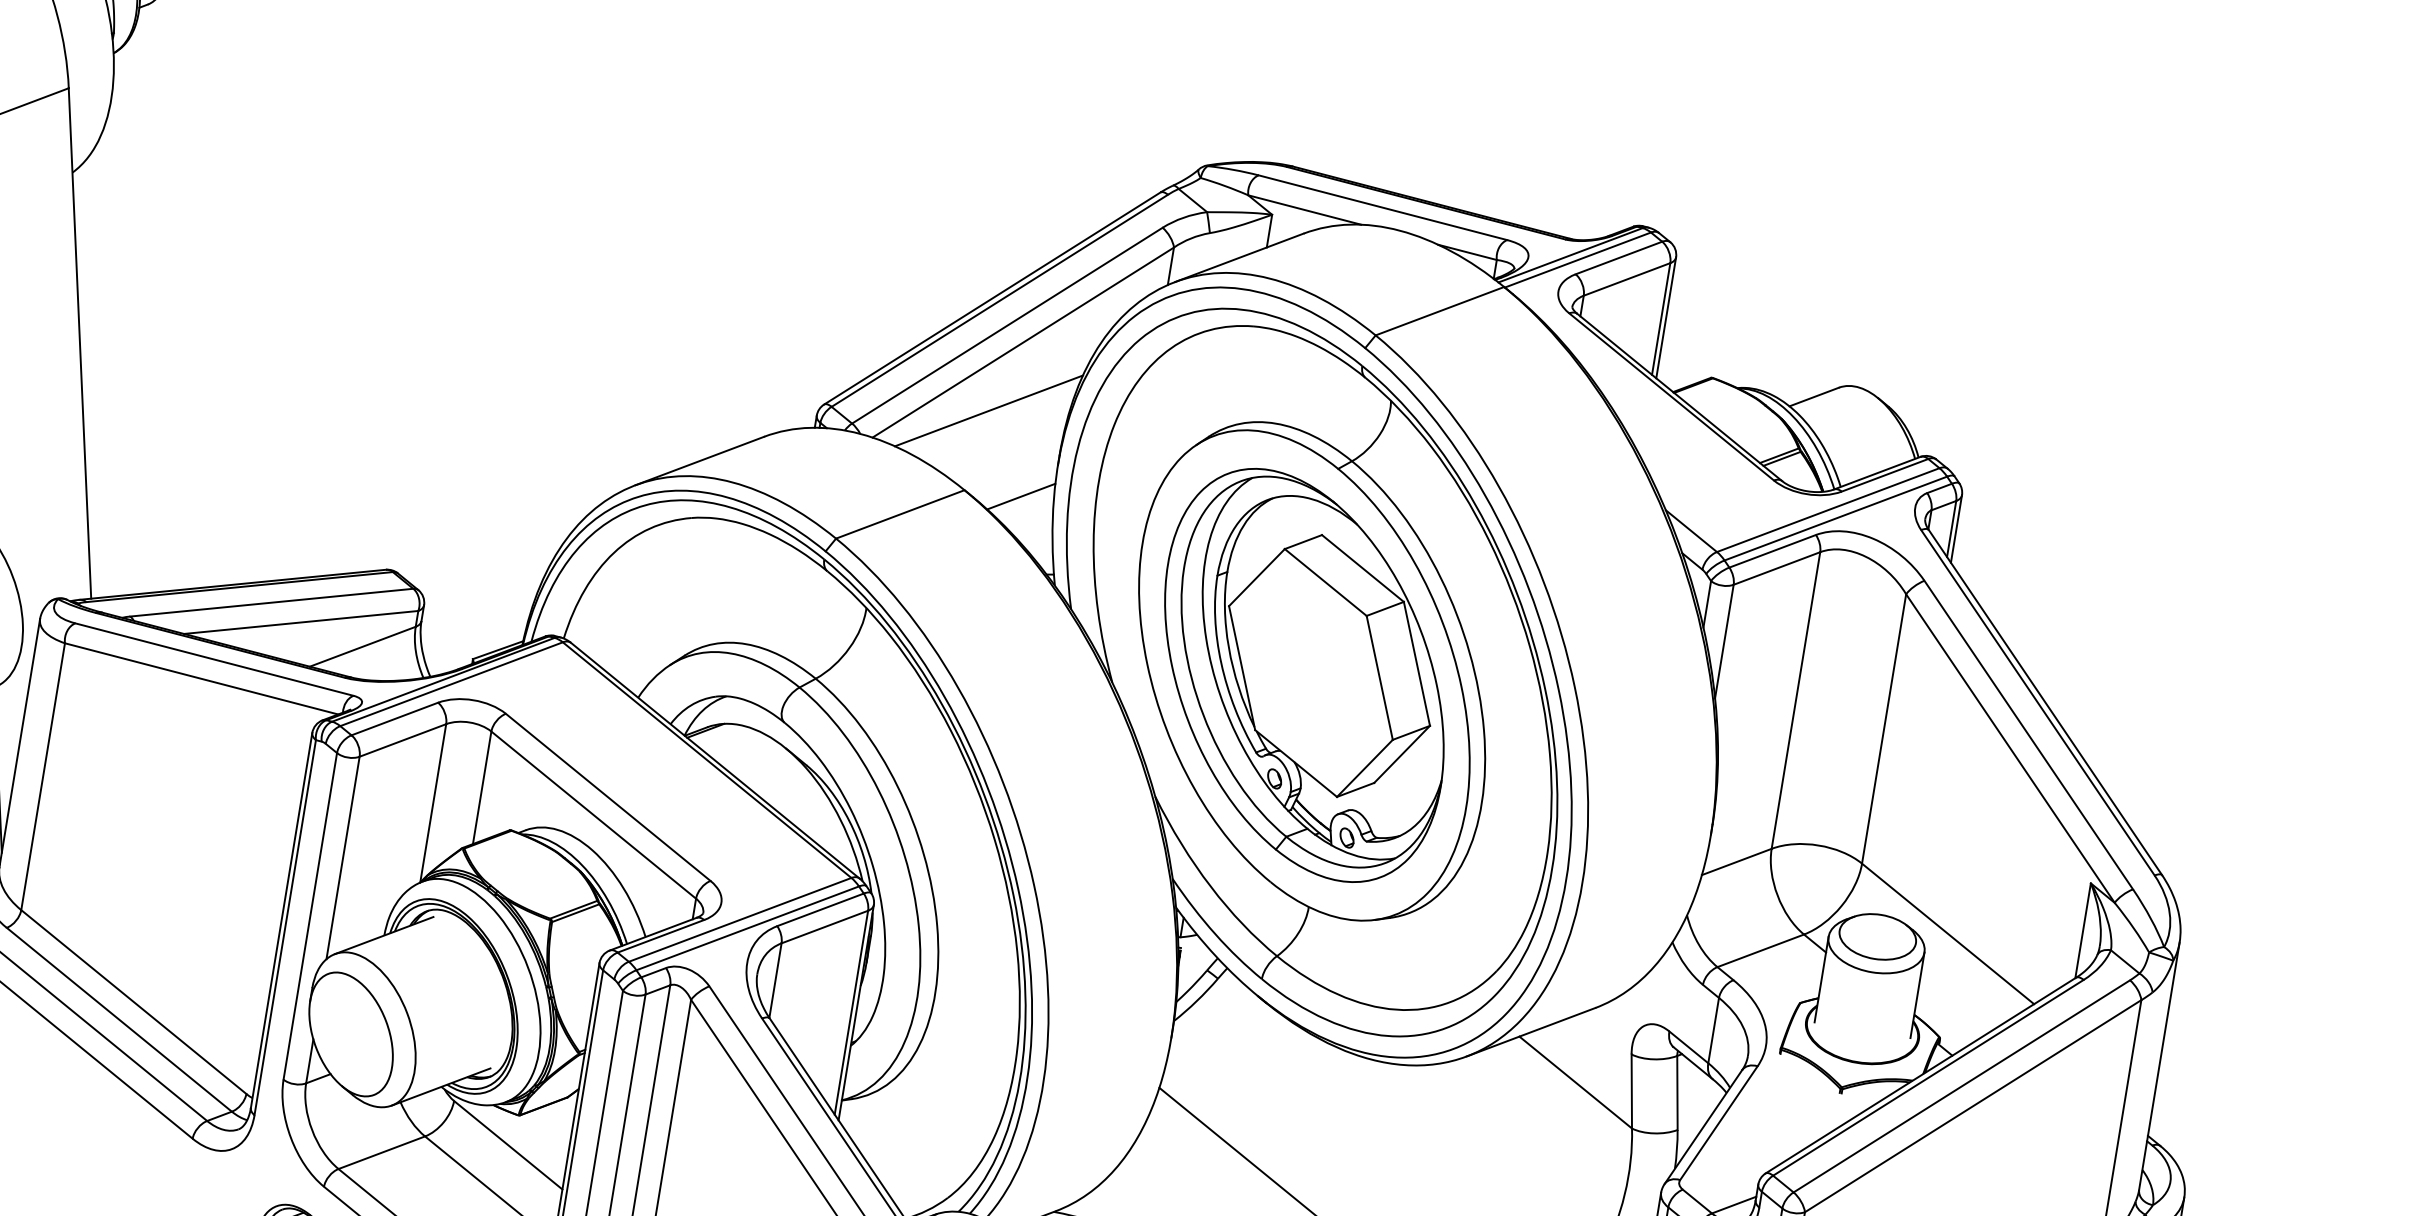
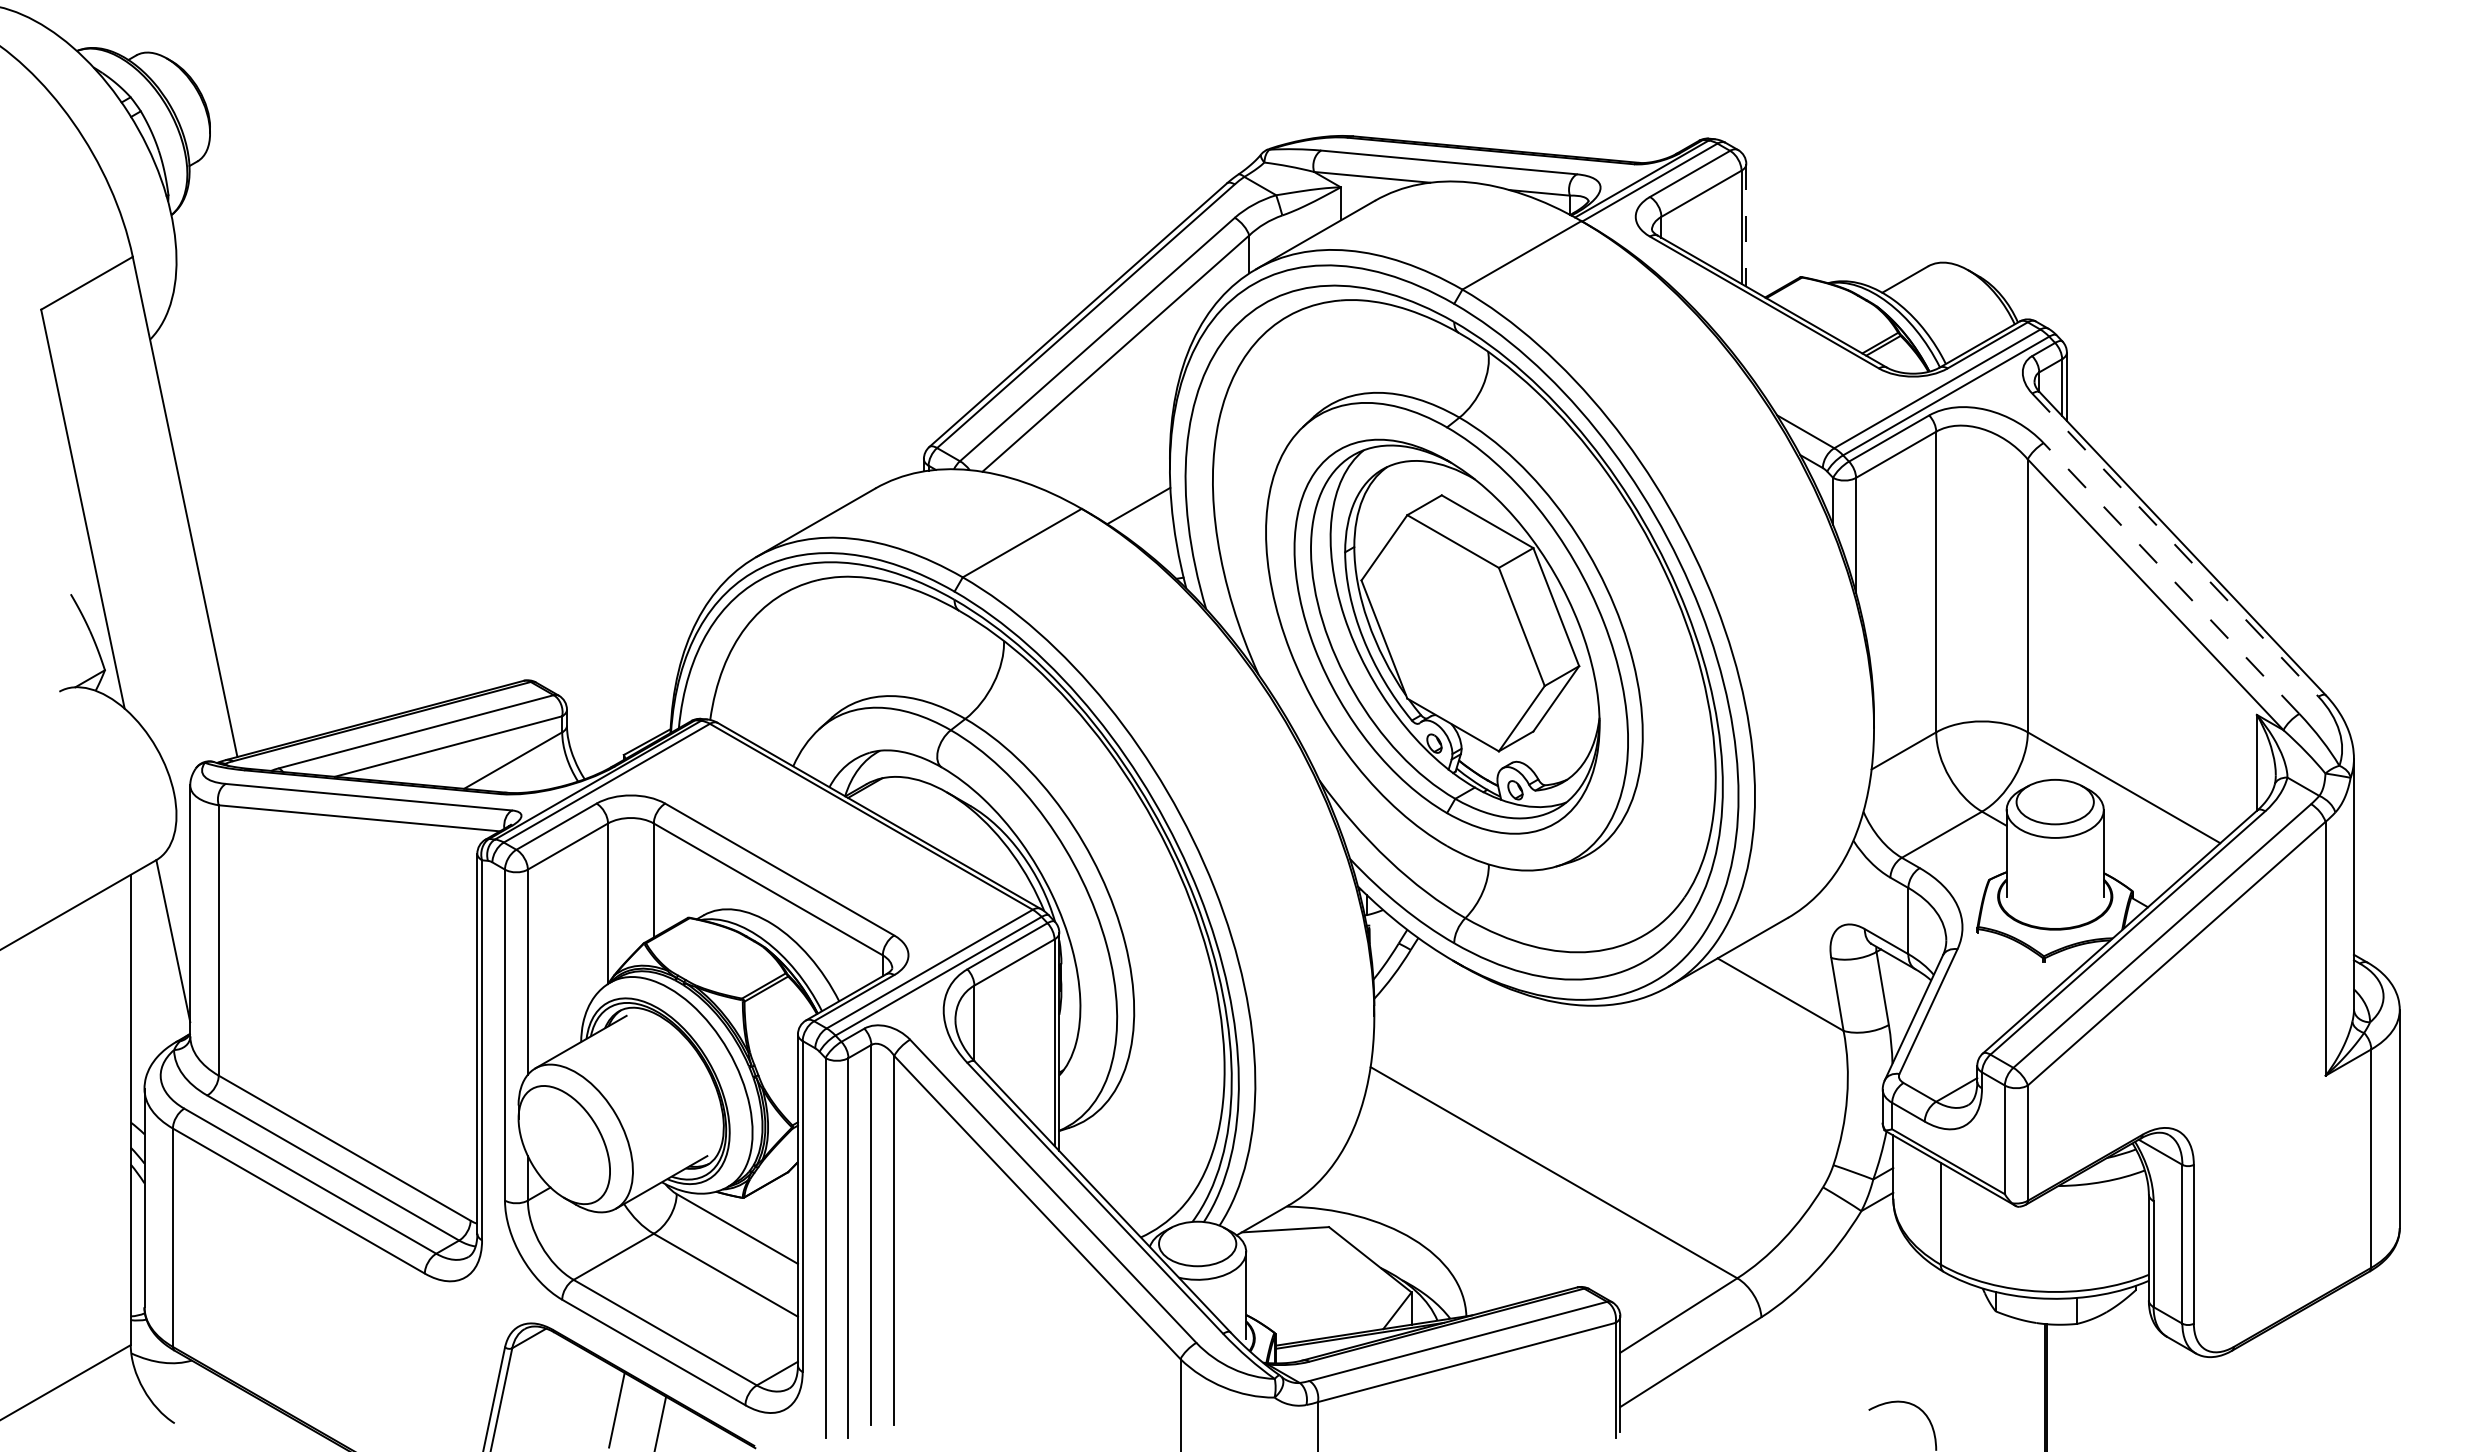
line: (1666, 318) -> (1746, 225), solid -> dashed
line: (989, 410) -> (1093, 426), removed
line: (2037, 703) -> (2175, 545), solid -> dashed
line: (2028, 735) -> (2171, 578), solid -> dashed

